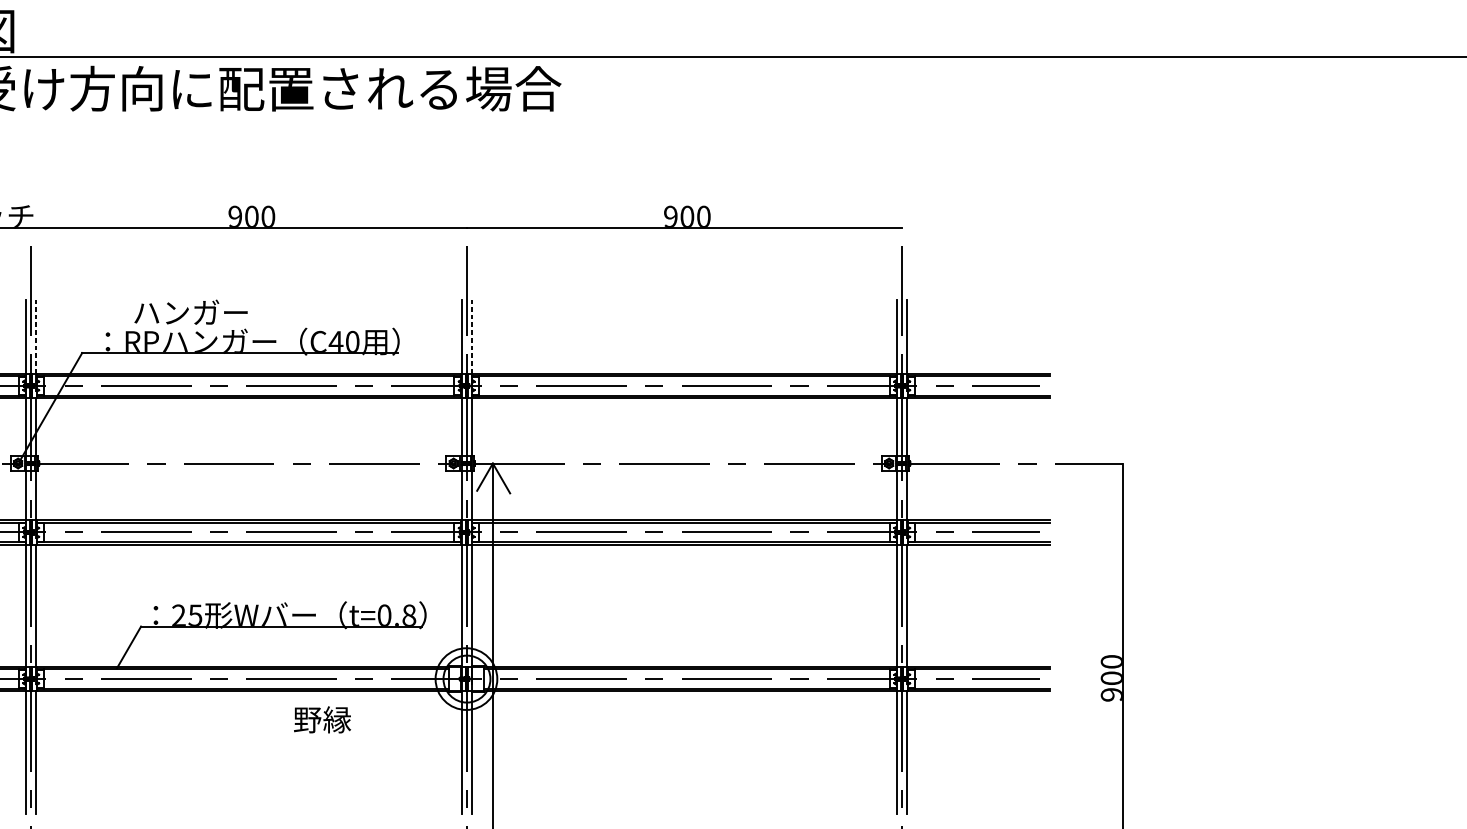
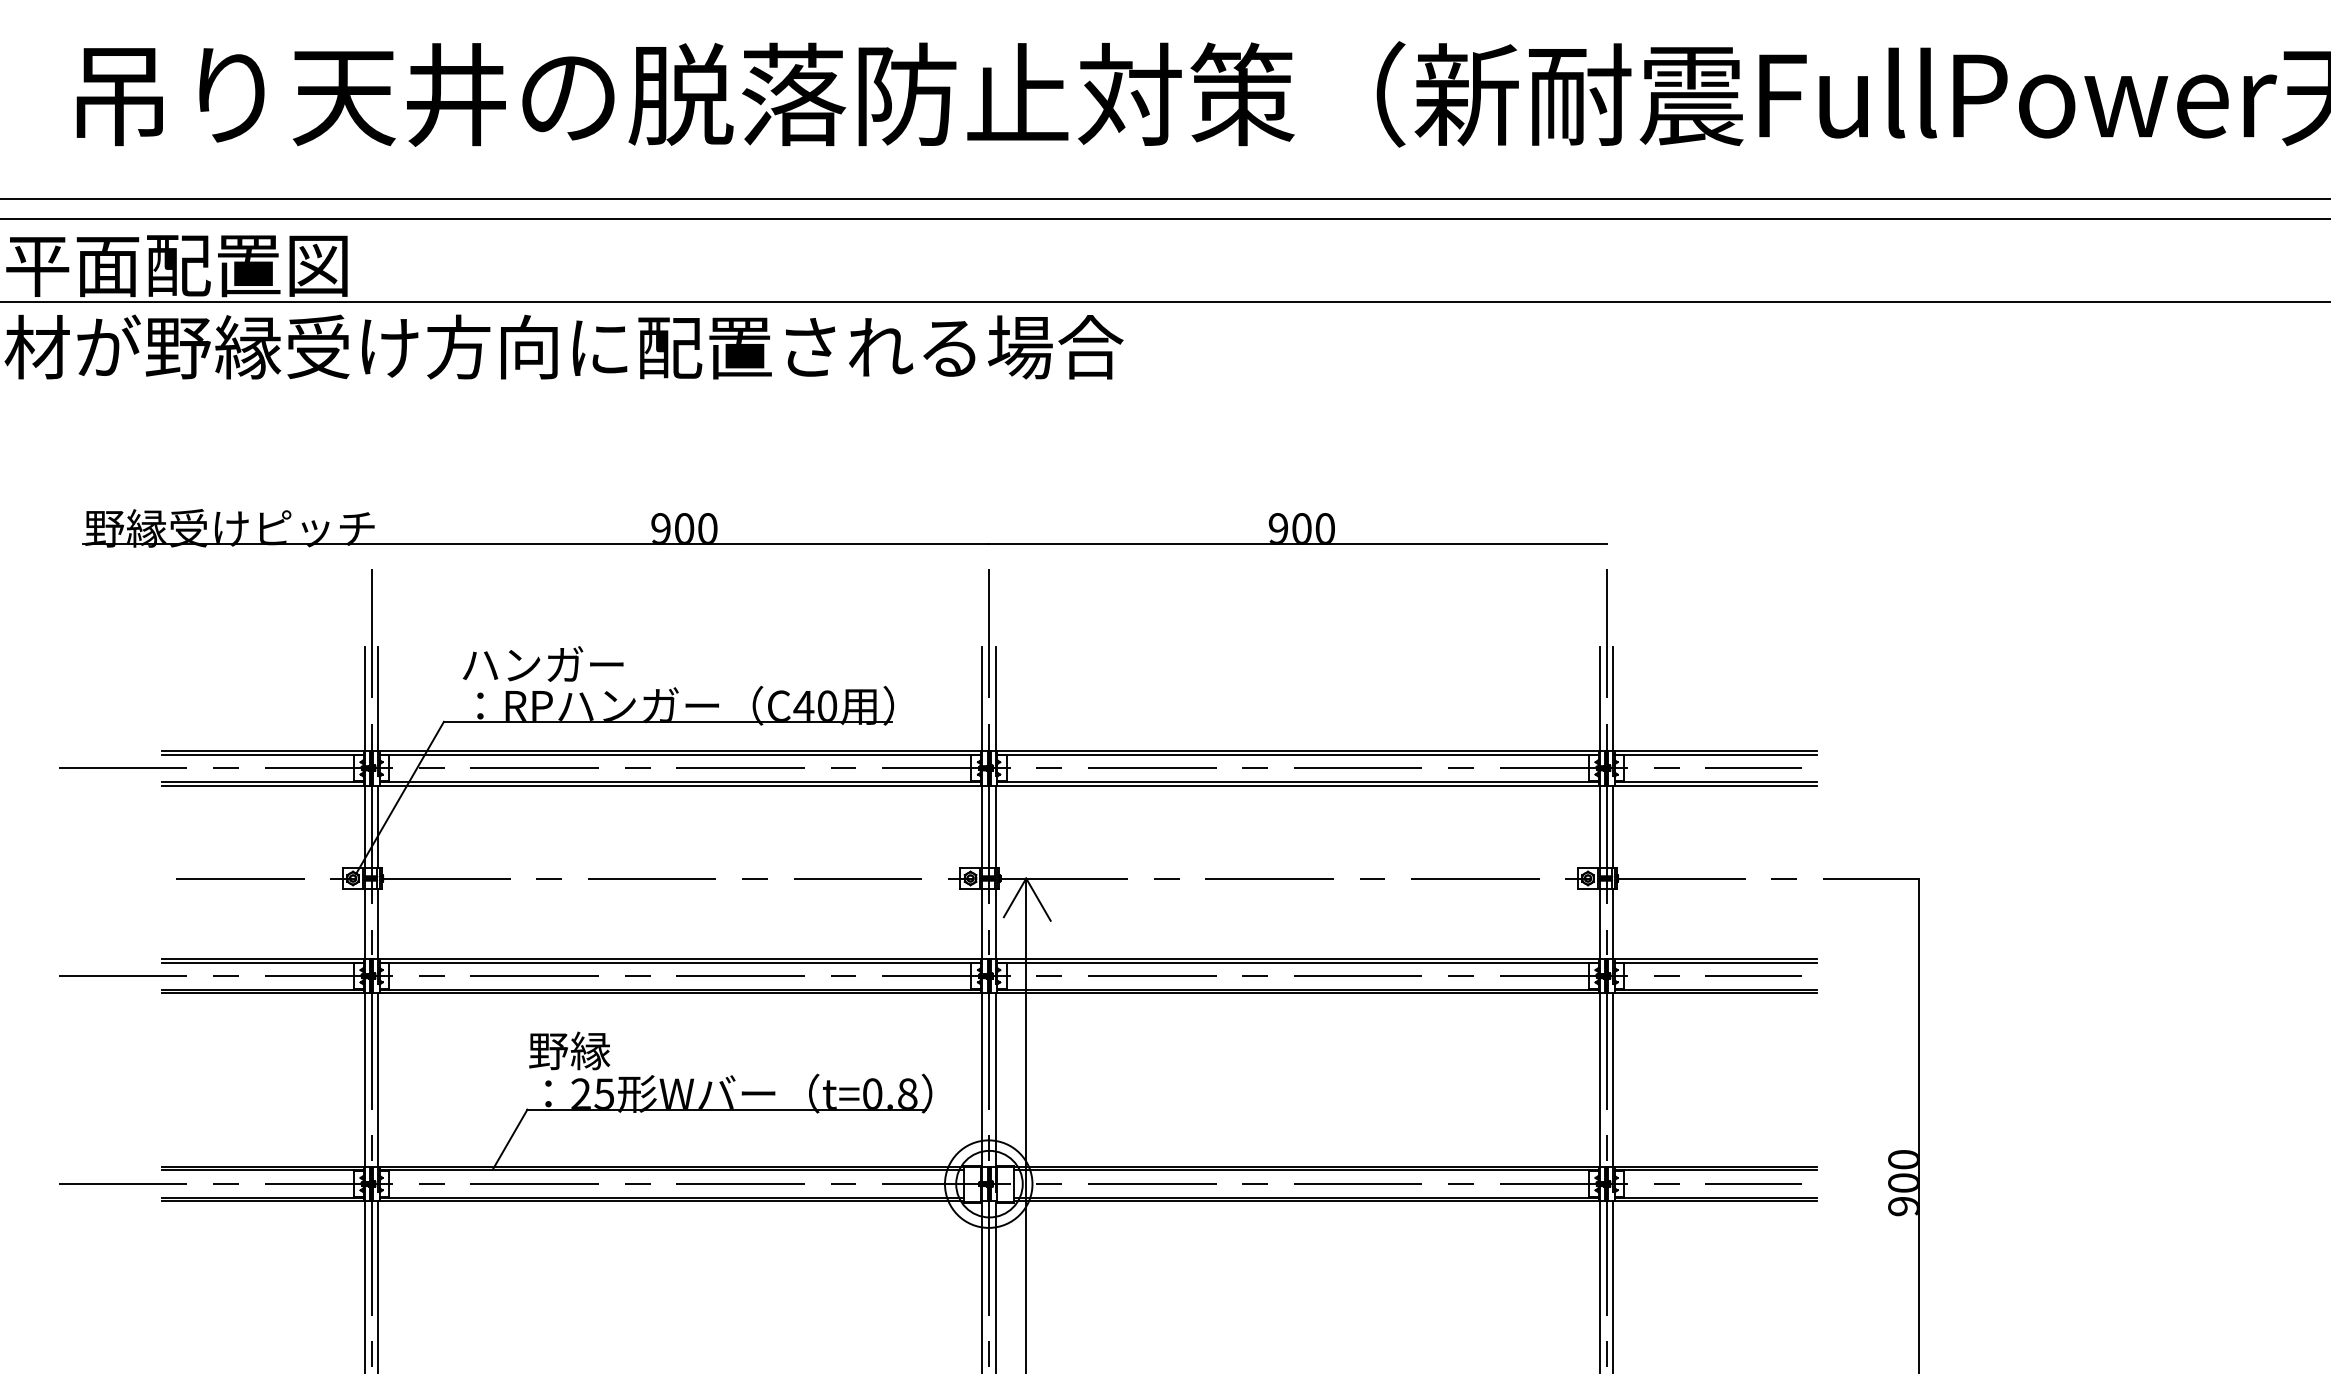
text: (190, 311) -> (542, 663), moved
line: (36, 337) -> (378, 699), dashed -> solid
line: (471, 337) -> (995, 699), dashed -> solid
text: (322, 719) -> (569, 1050), moved

